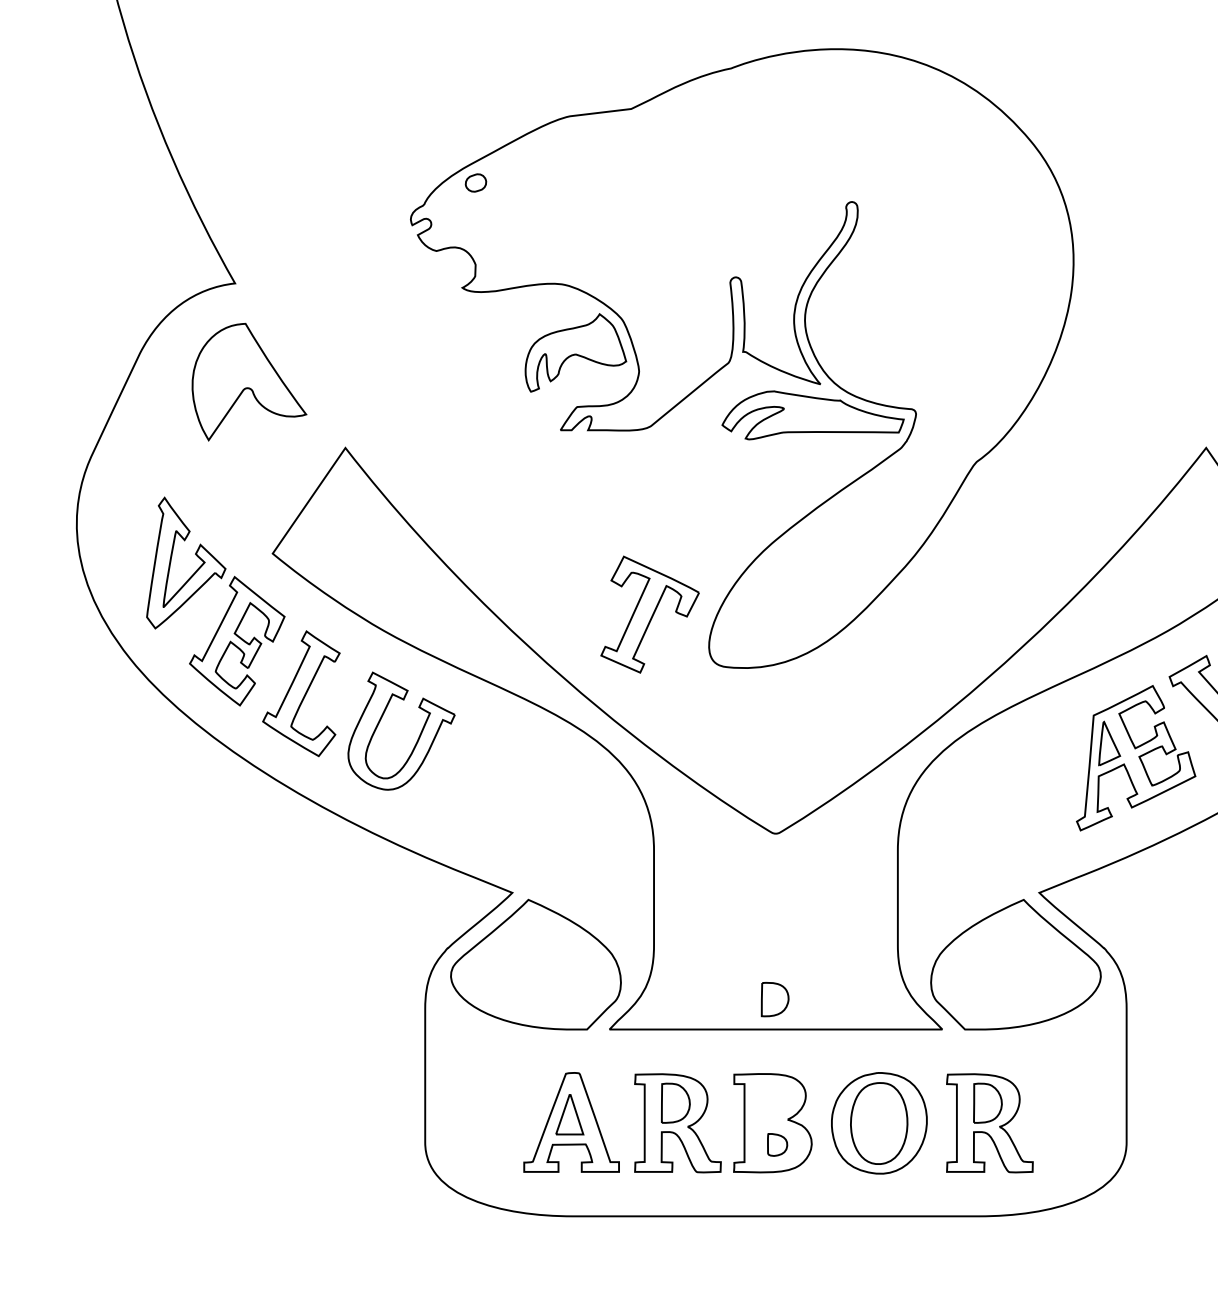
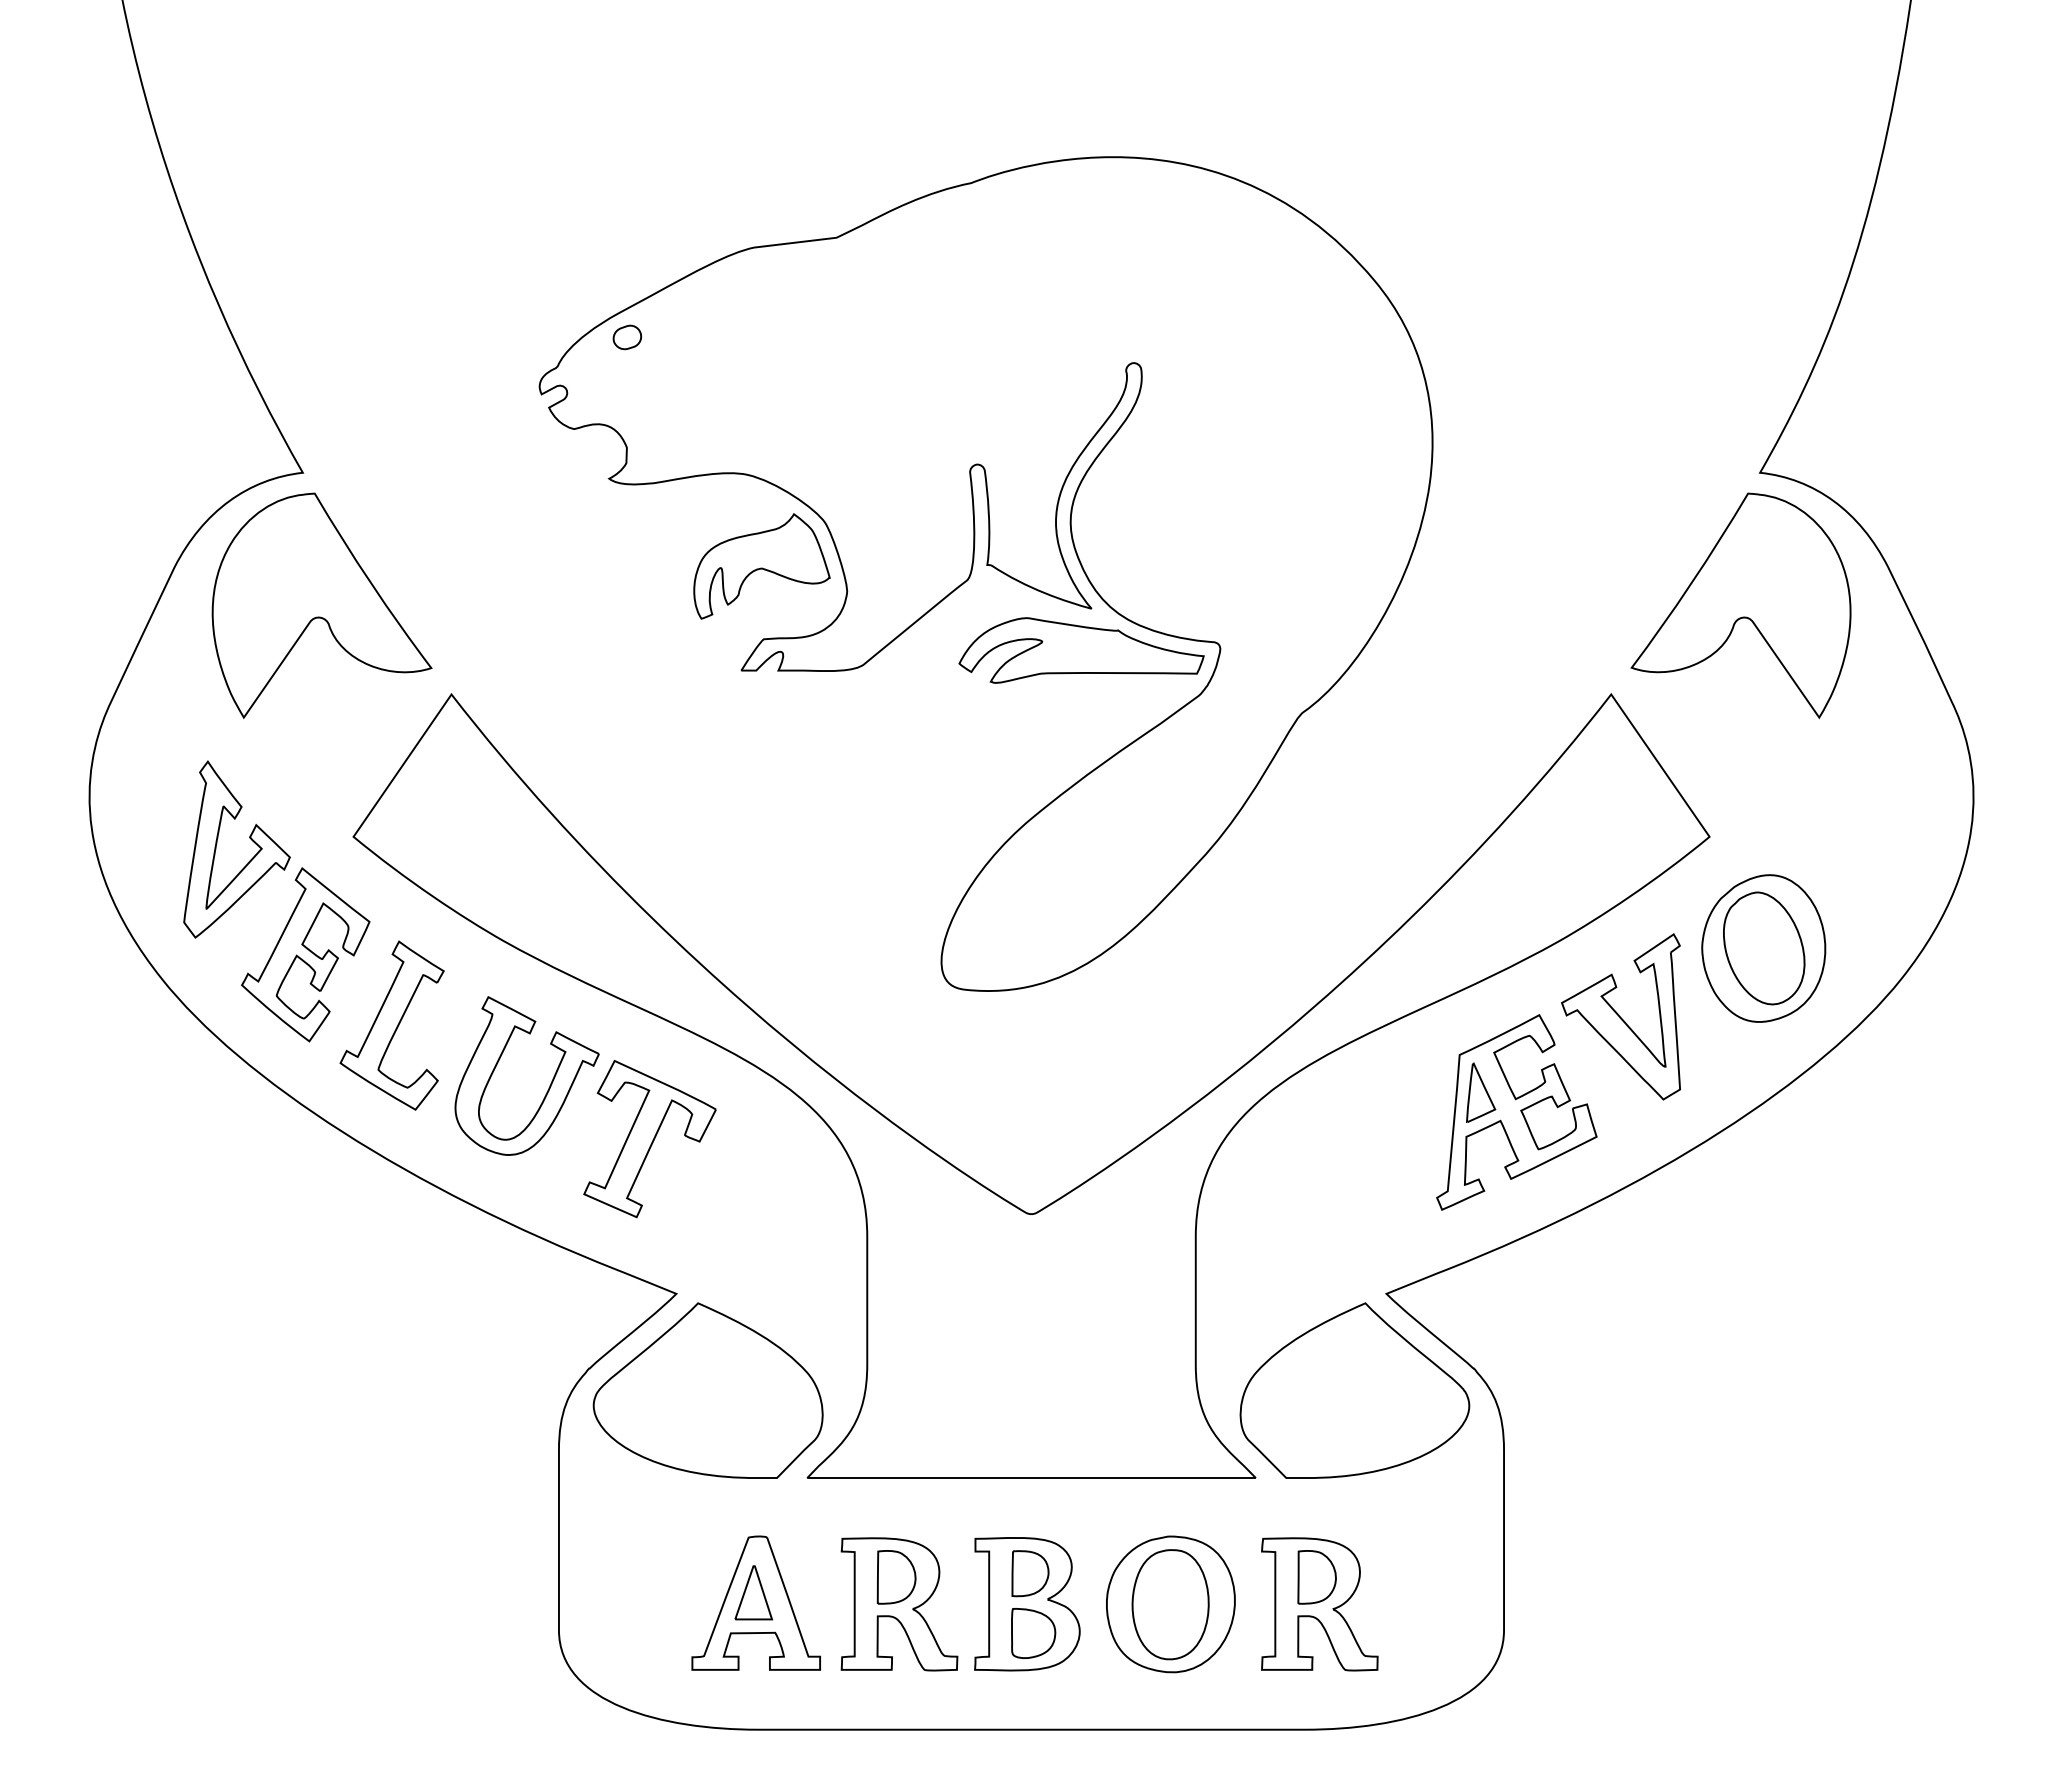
part: (248, 381) -> (321, 605), size x1.43
part: (649, 614) -> (649, 1138), moved
part: (775, 999) -> (1030, 1573), moved
part: (777, 1144) -> (1033, 1633), size x1.67

